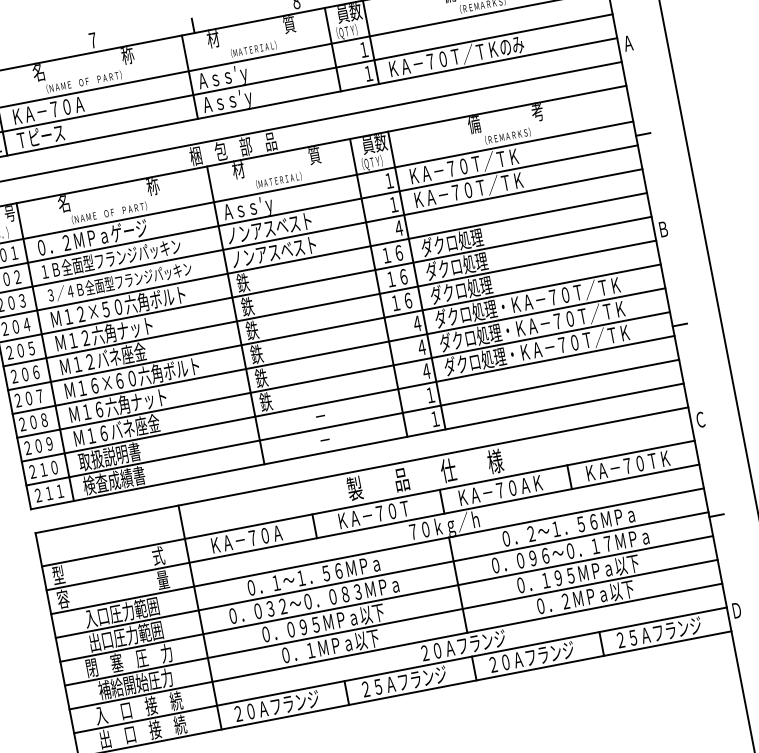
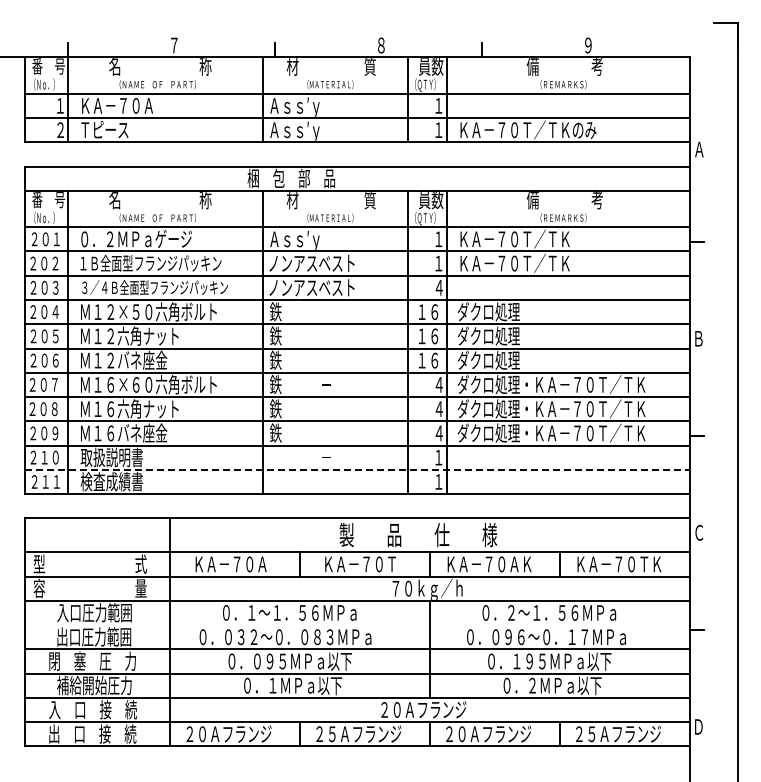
line: (353, 422) -> (357, 469), solid -> dashed
text: (324, 439) -> (326, 384), moved
line: (381, 575) -> (356, 625), removed

